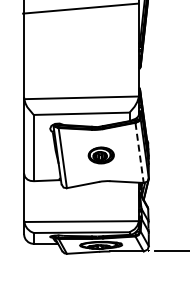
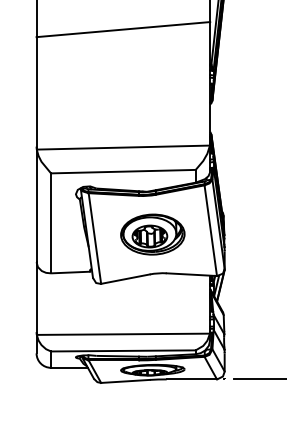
line: (80, 8) -> (123, 29), moved
line: (139, 153) -> (210, 231), dashed -> solid
part: (101, 155) -> (153, 234), size x1.67

